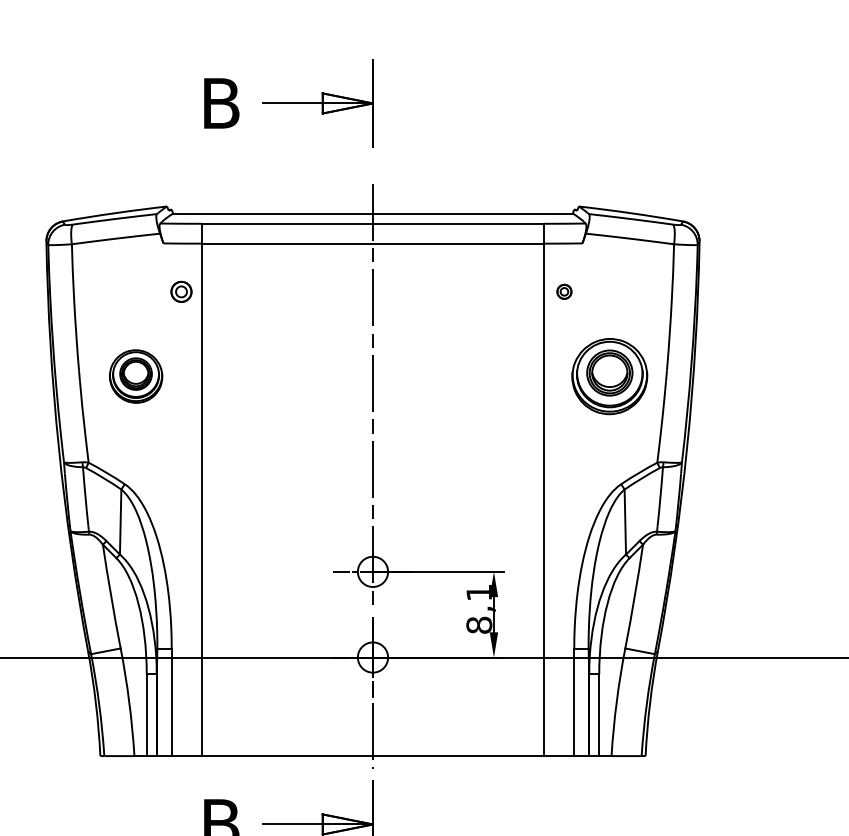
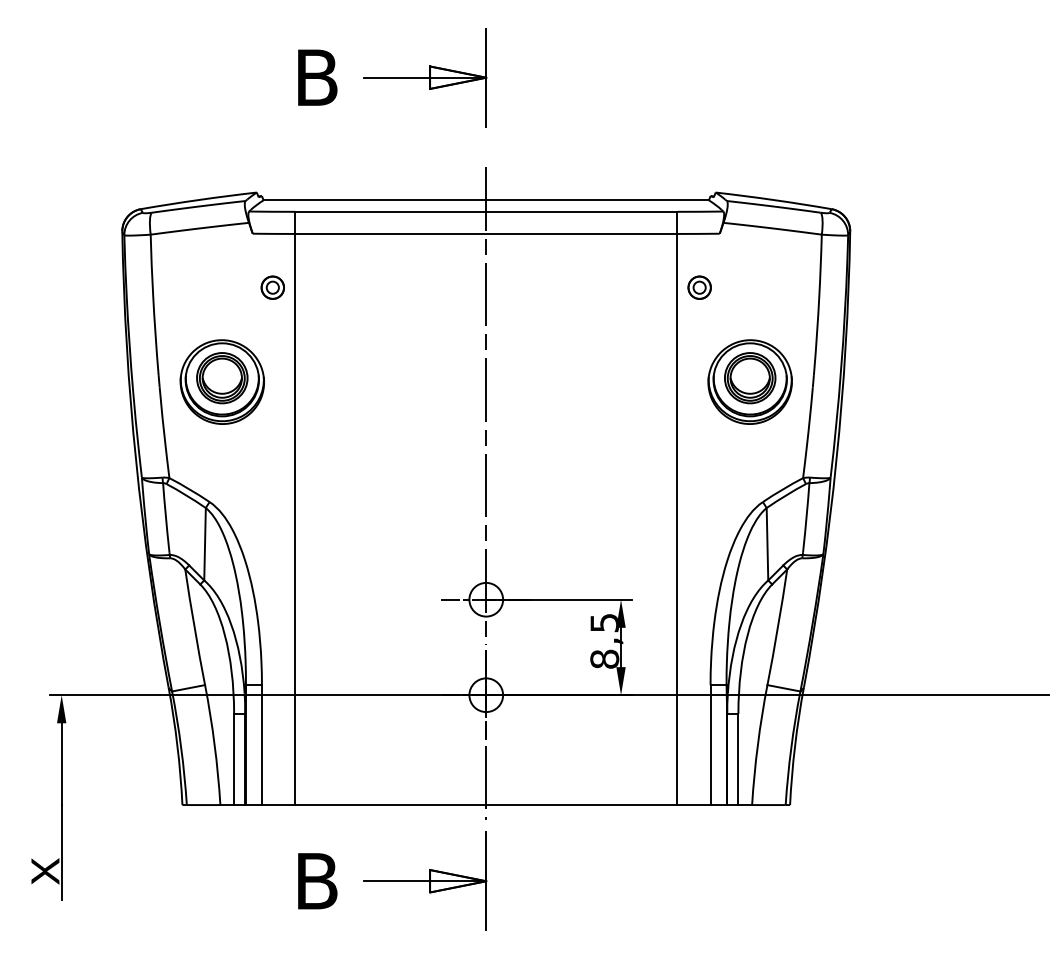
part: (564, 291) -> (699, 287), size x1.43
part: (135, 376) -> (221, 381), size x1.43
text: (479, 593) -> (604, 623), 8,1 -> 8,5

